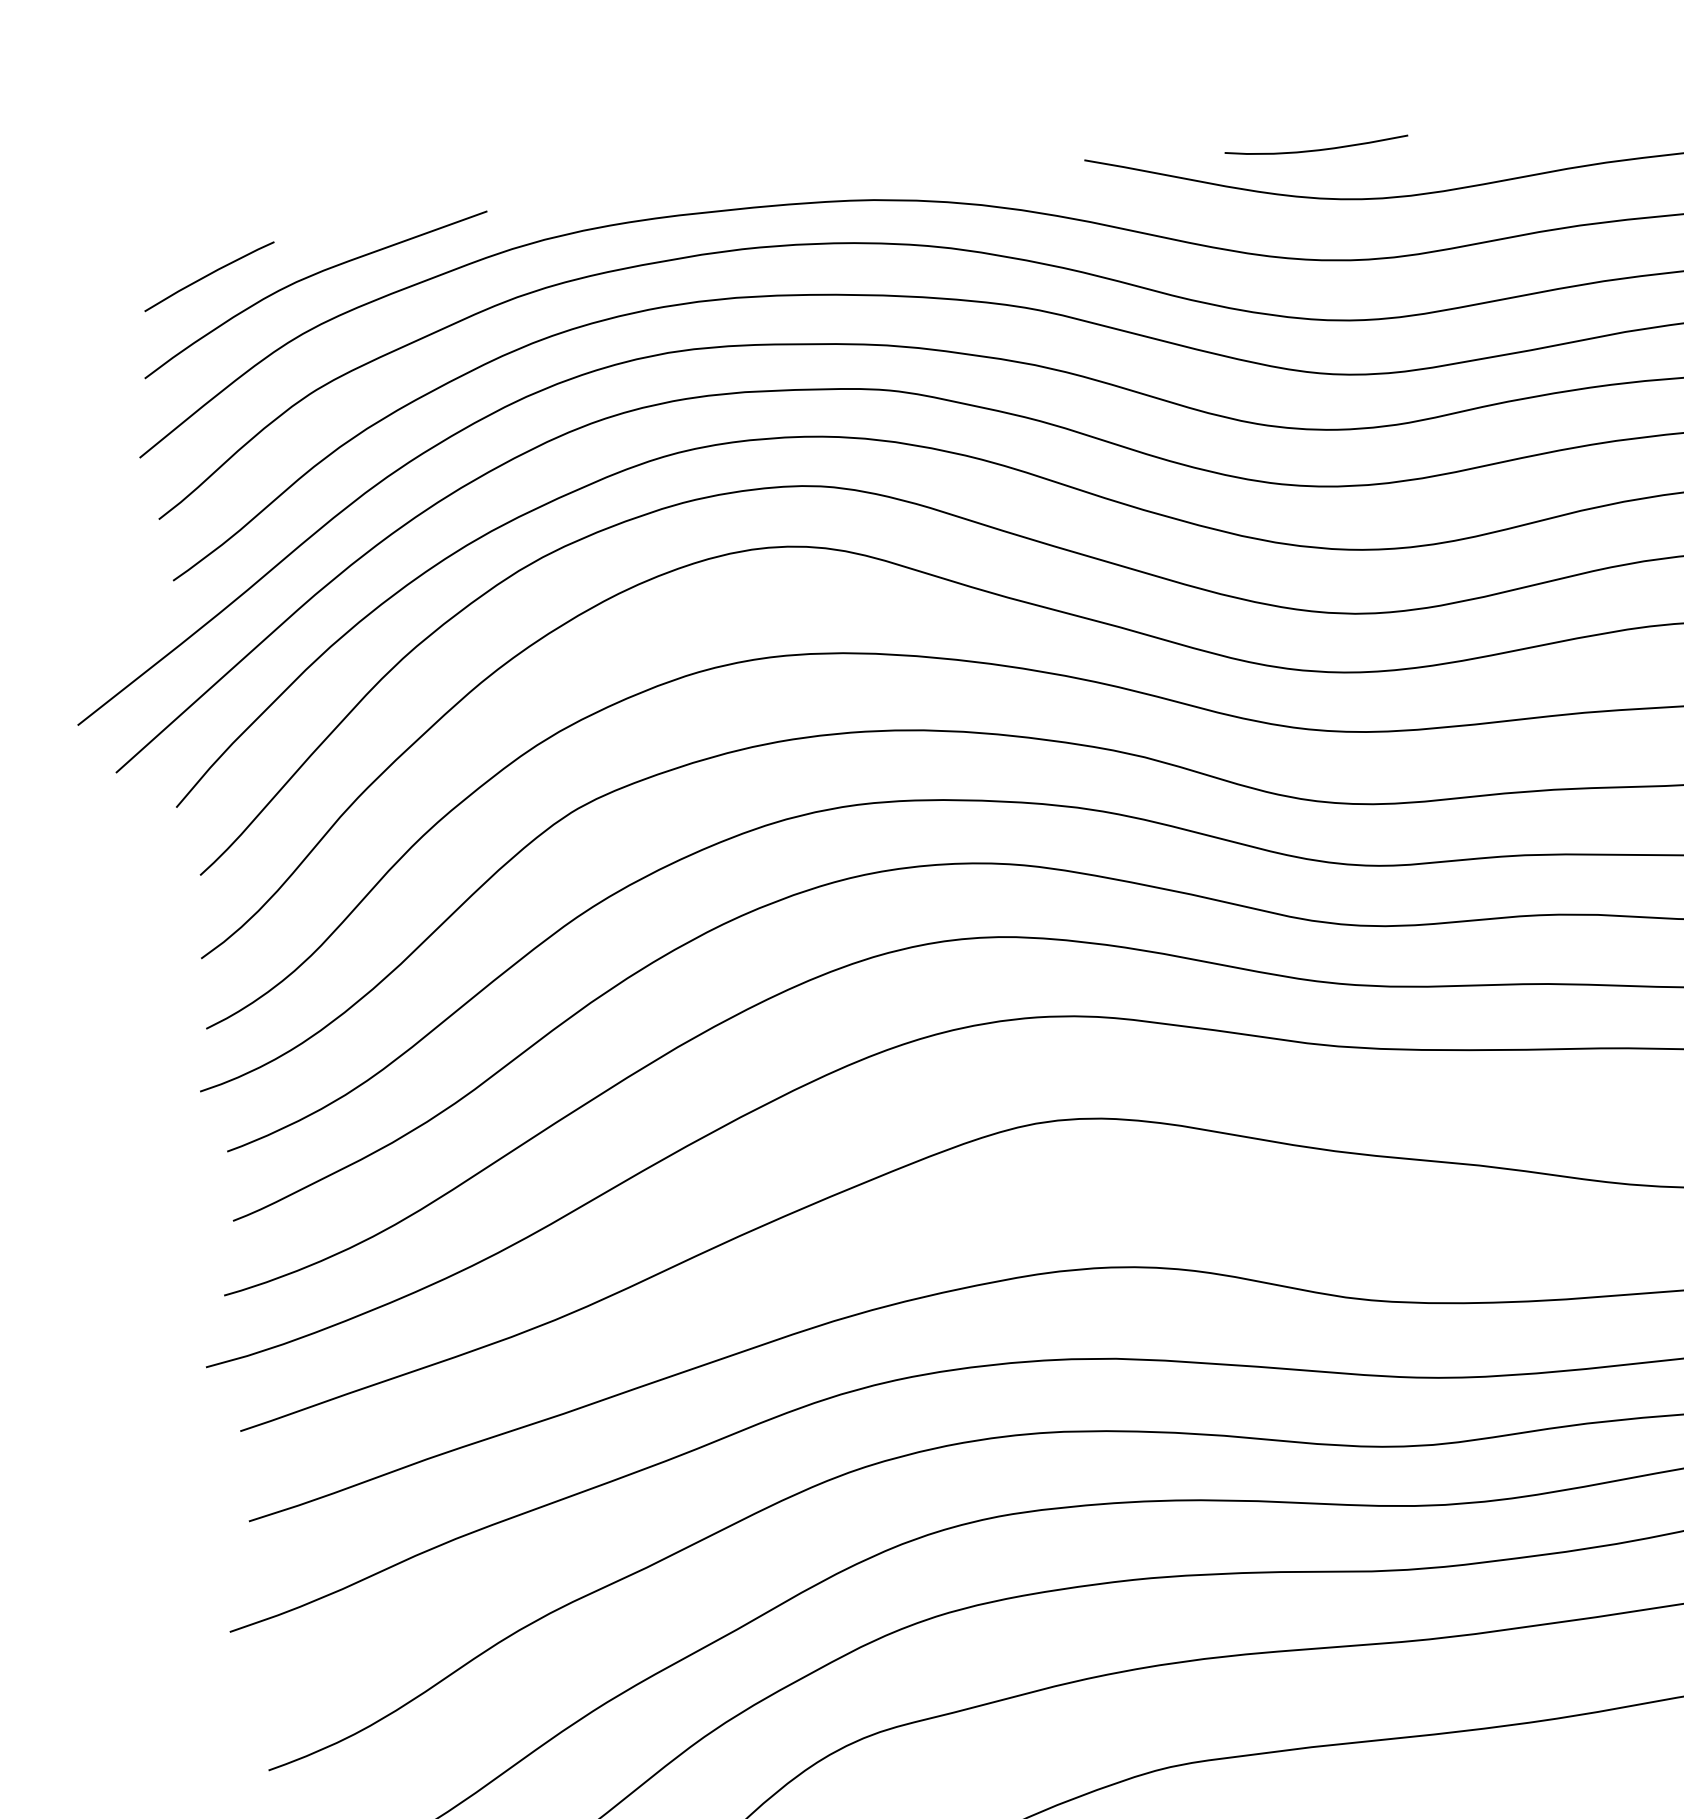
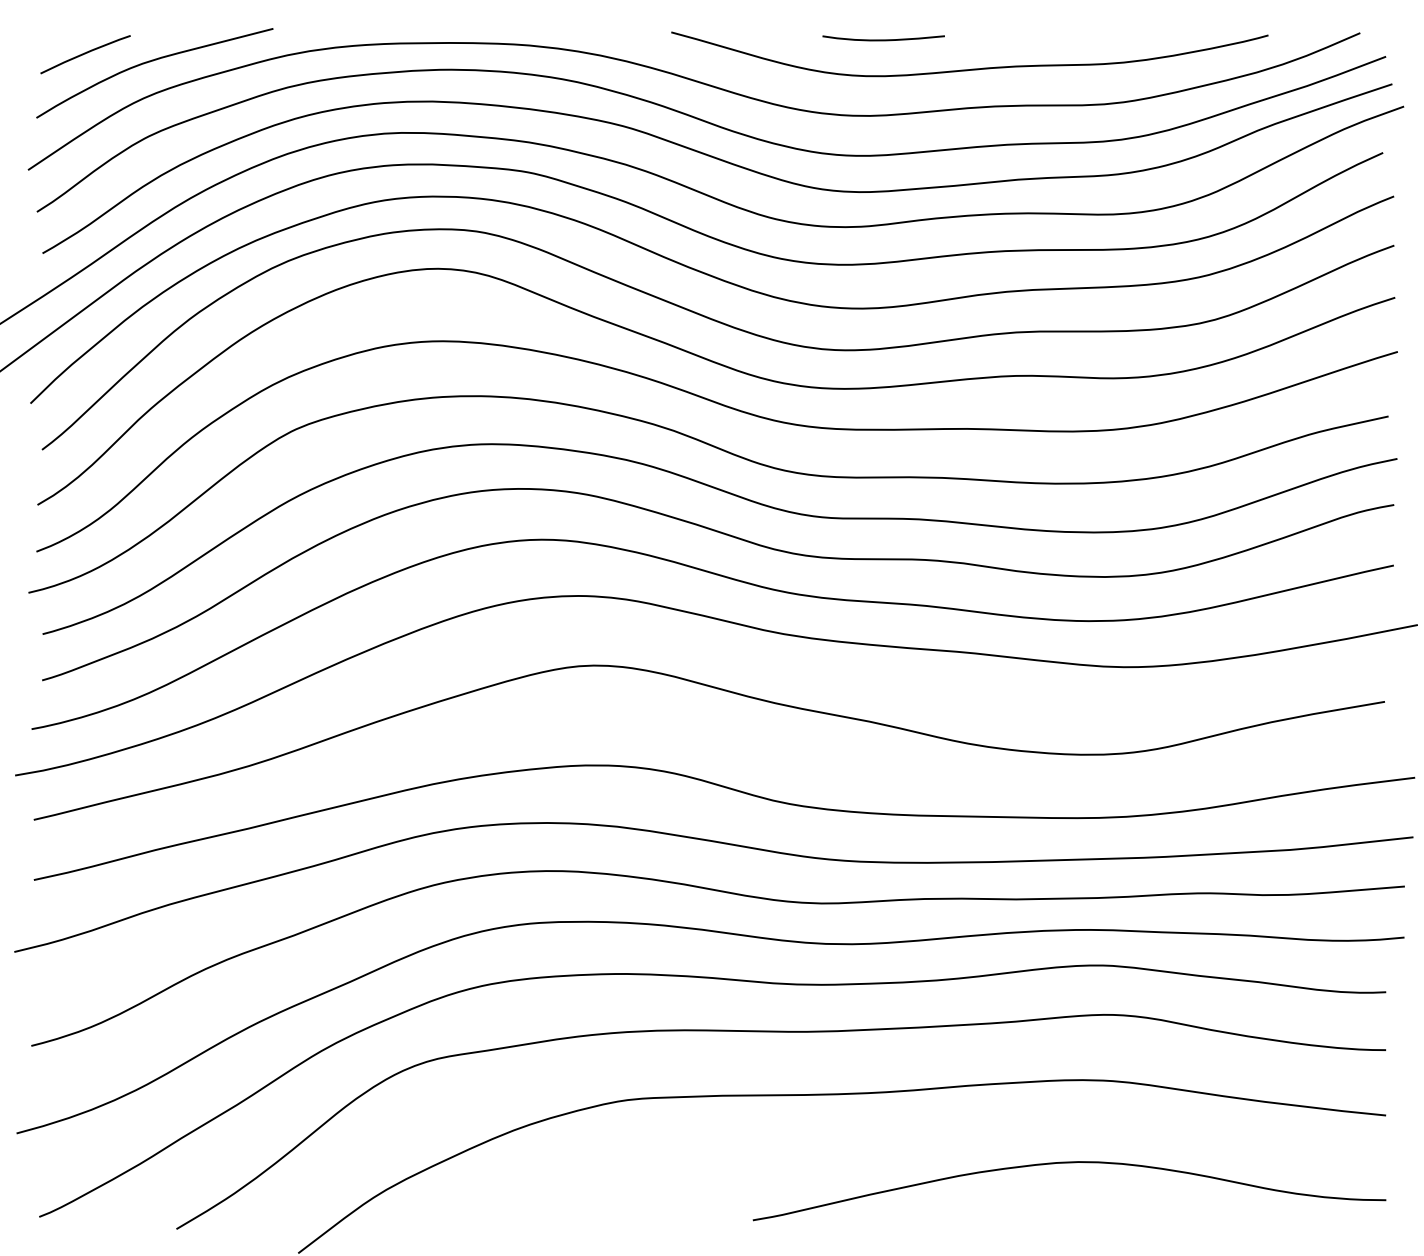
curve: (1316, 149) -> (883, 39), moved

